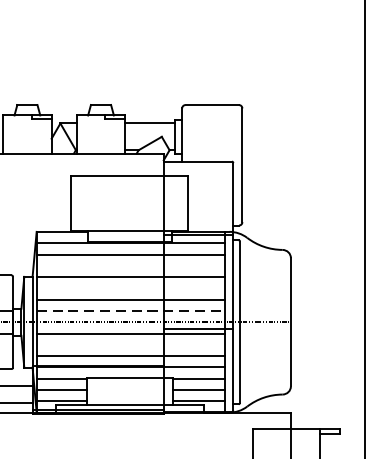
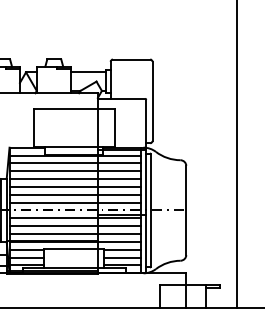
line: (130, 266) -> (74, 171), added
line: (130, 287) -> (74, 186), added
line: (131, 310) -> (75, 202), dashed -> solid
line: (130, 345) -> (74, 226), added

